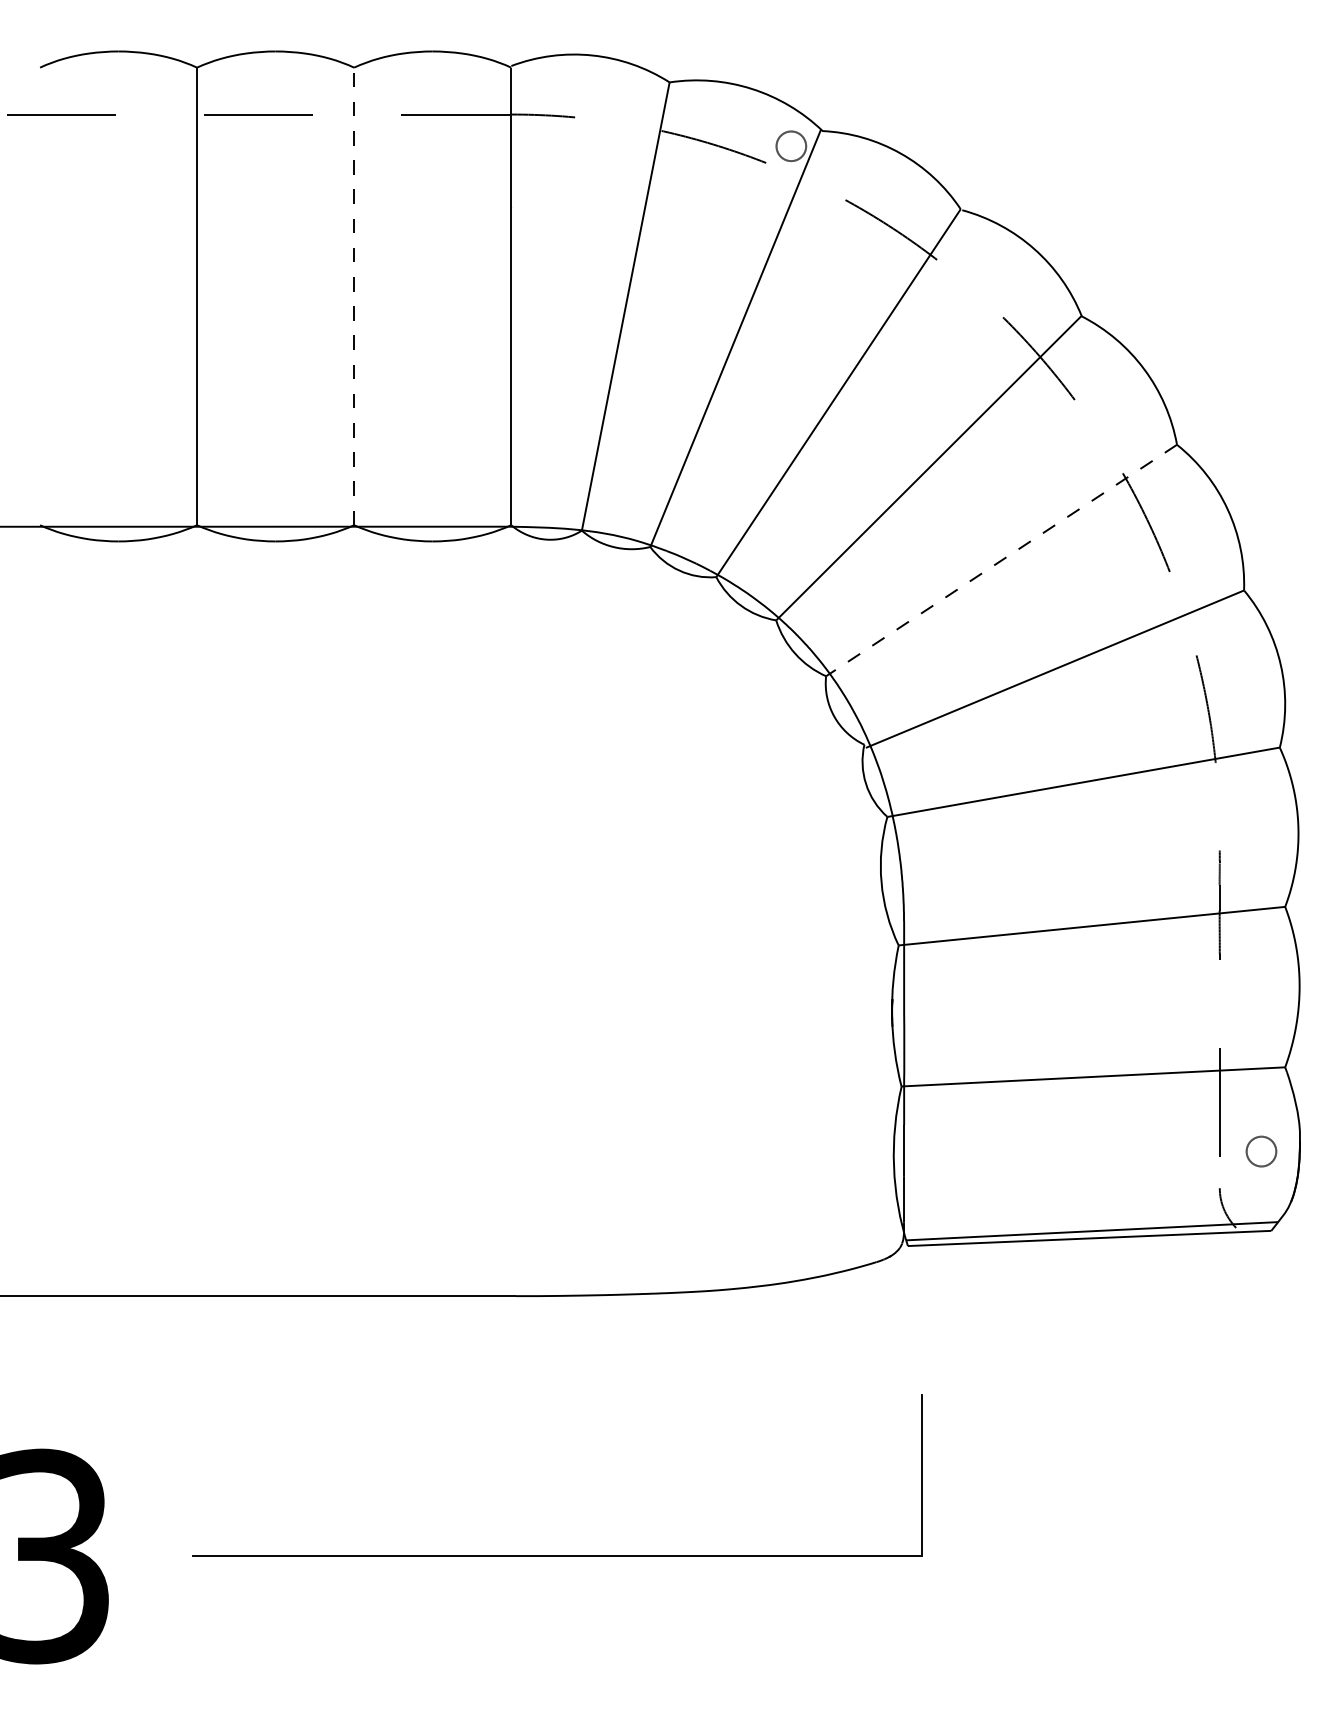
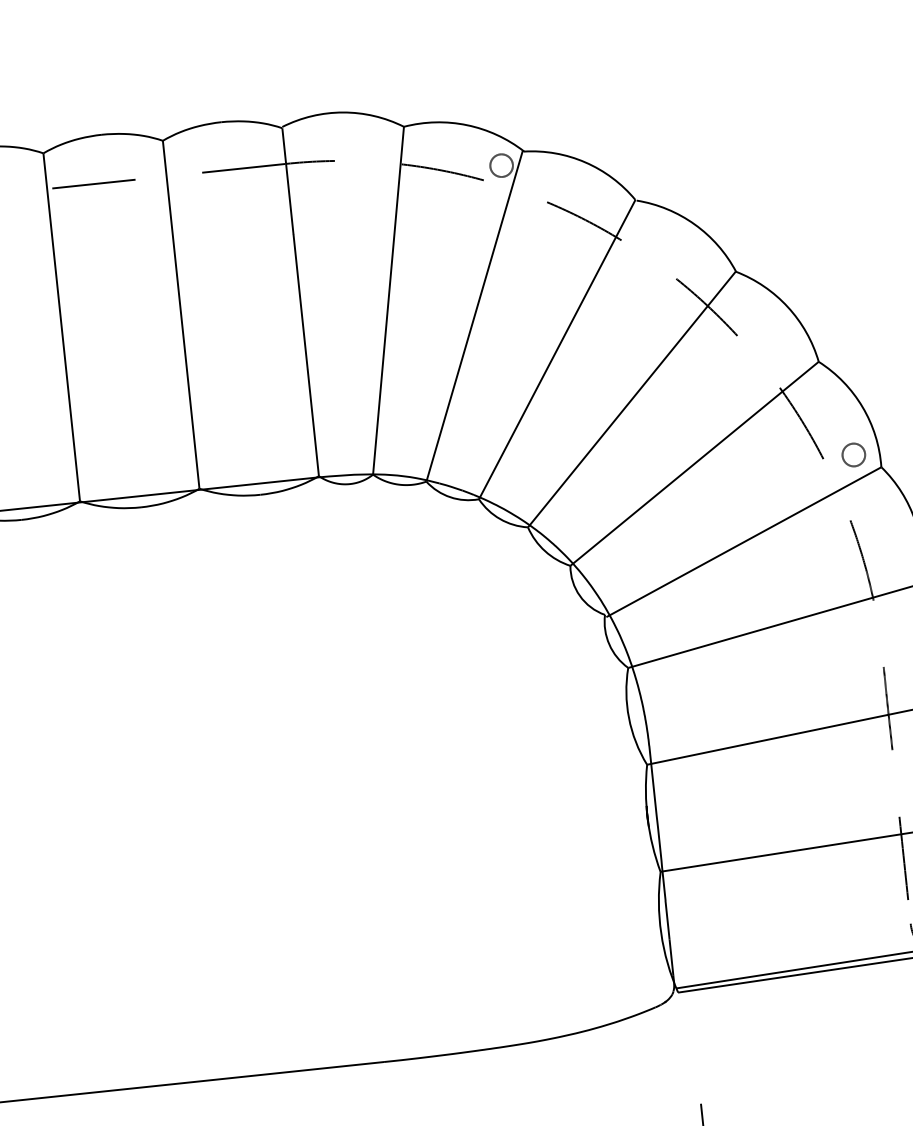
line: (354, 296) -> (181, 314), dashed -> solid
line: (1001, 560) -> (694, 463), dashed -> solid
part: (1209, 570) -> (853, 454), added

